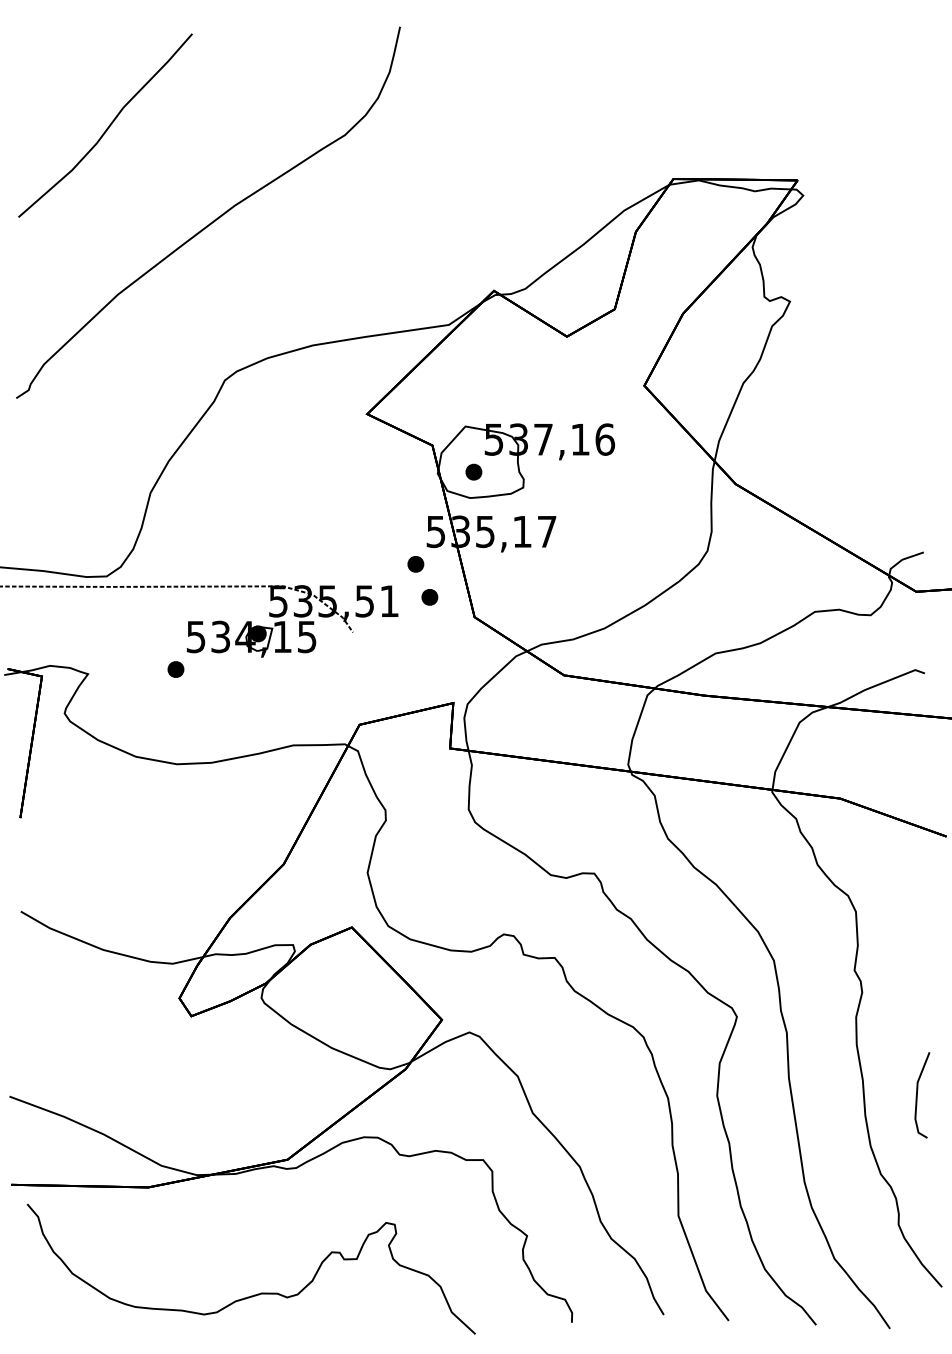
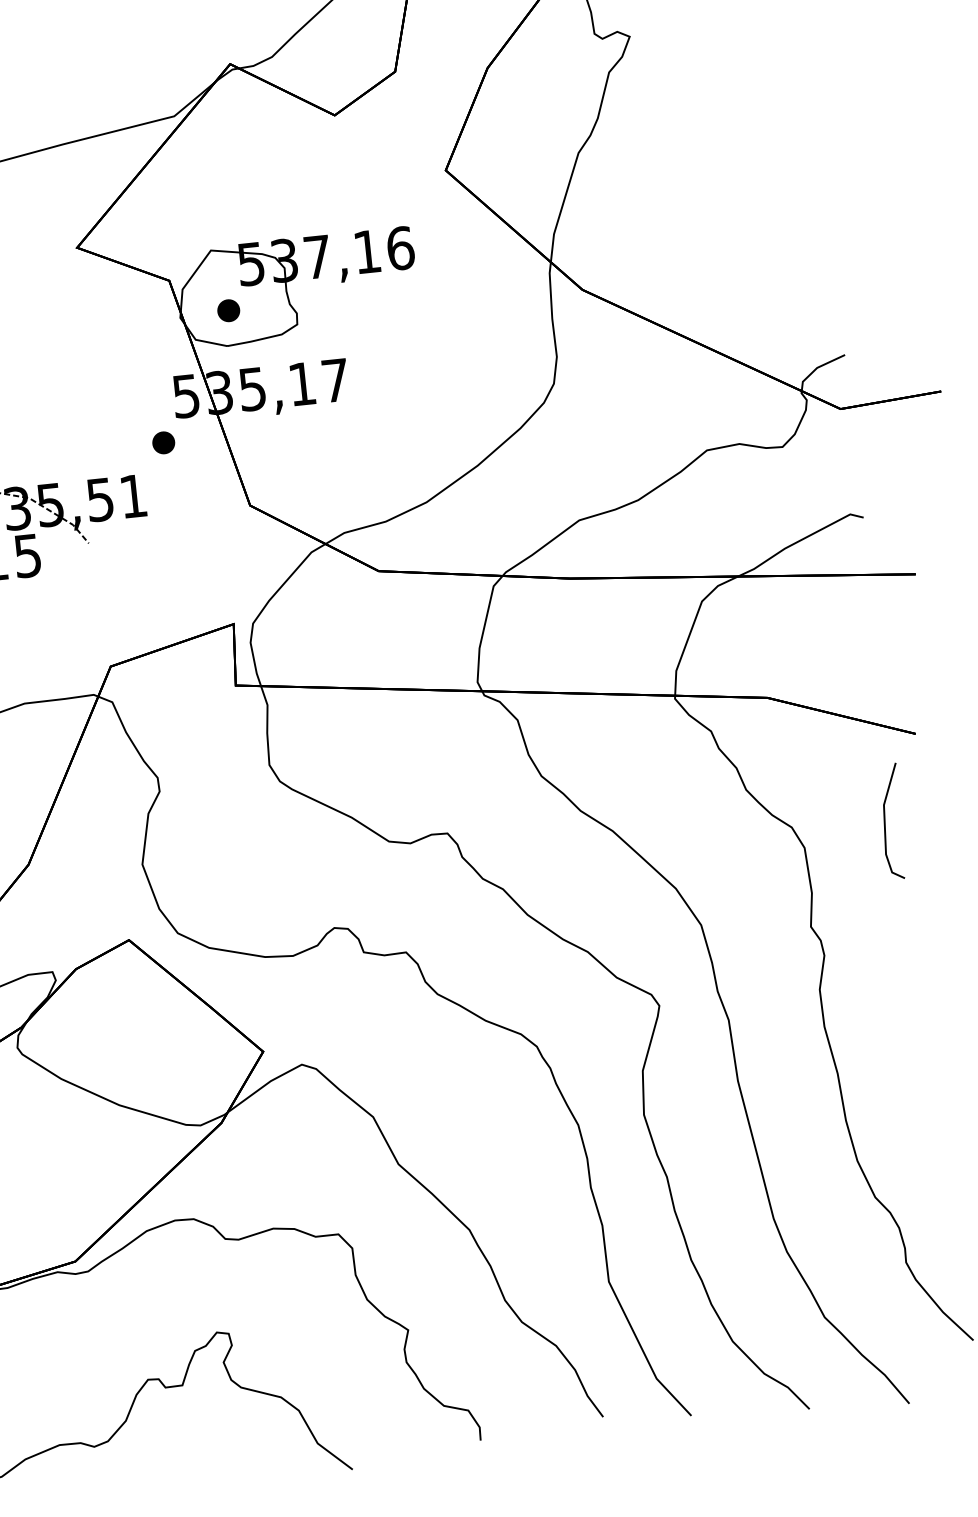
part: (429, 597) -> (186, 485), removed
part: (922, 1095) -> (892, 821), moved

